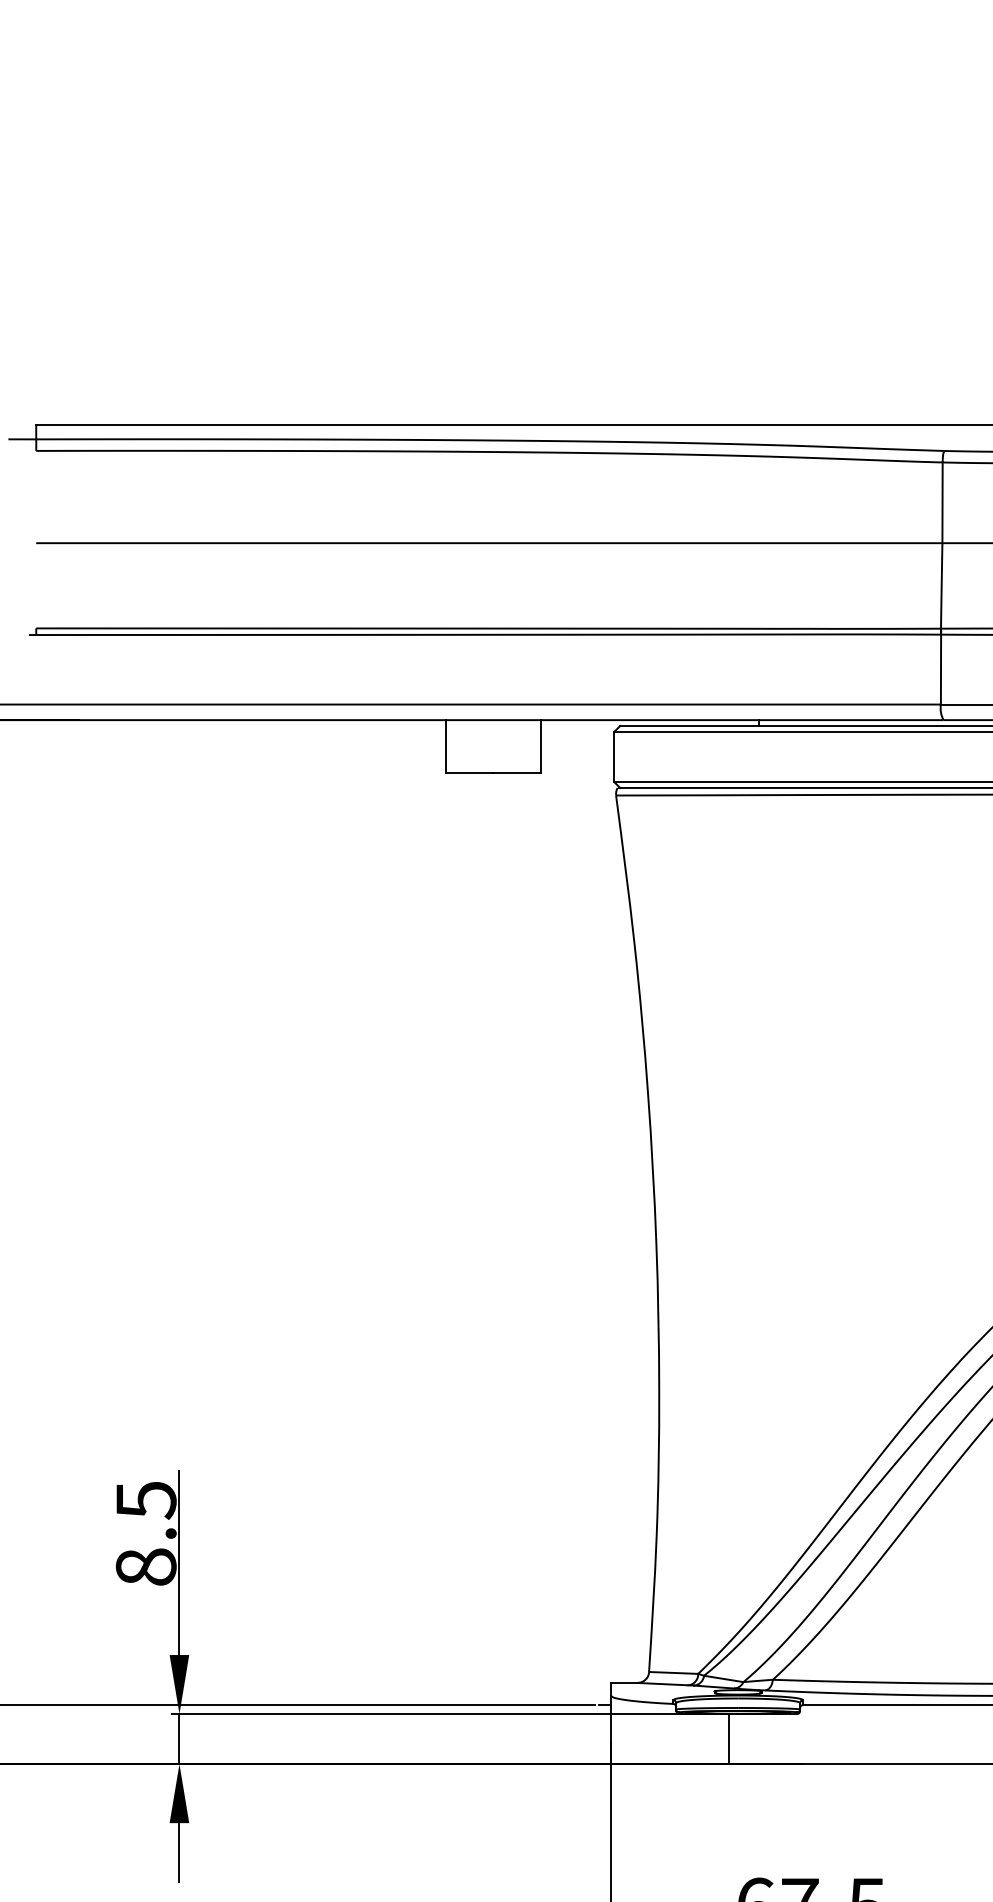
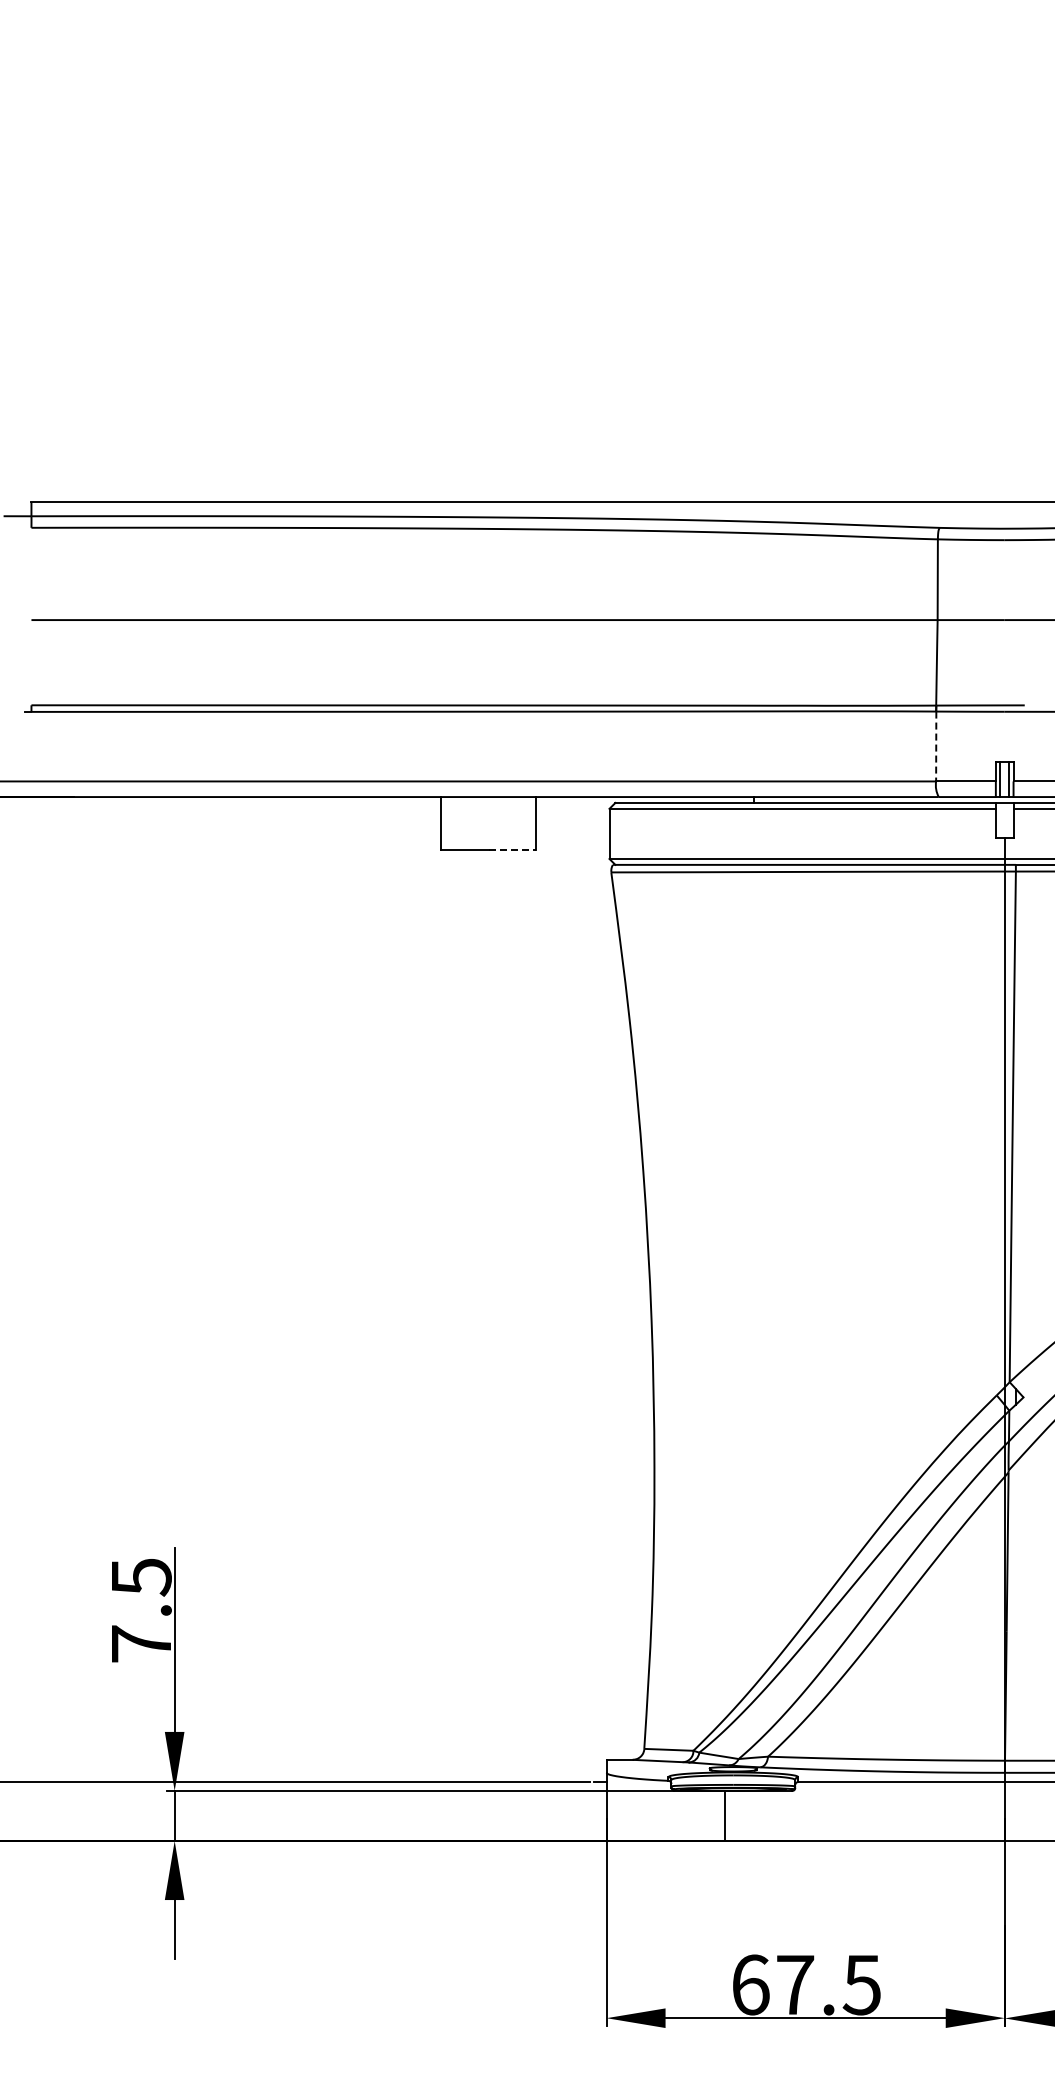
line: (941, 669) -> (936, 746), solid -> dashed
line: (517, 773) -> (512, 850), solid -> dashed
text: (146, 1566) -> (141, 1643), 8.5 -> 7.5

